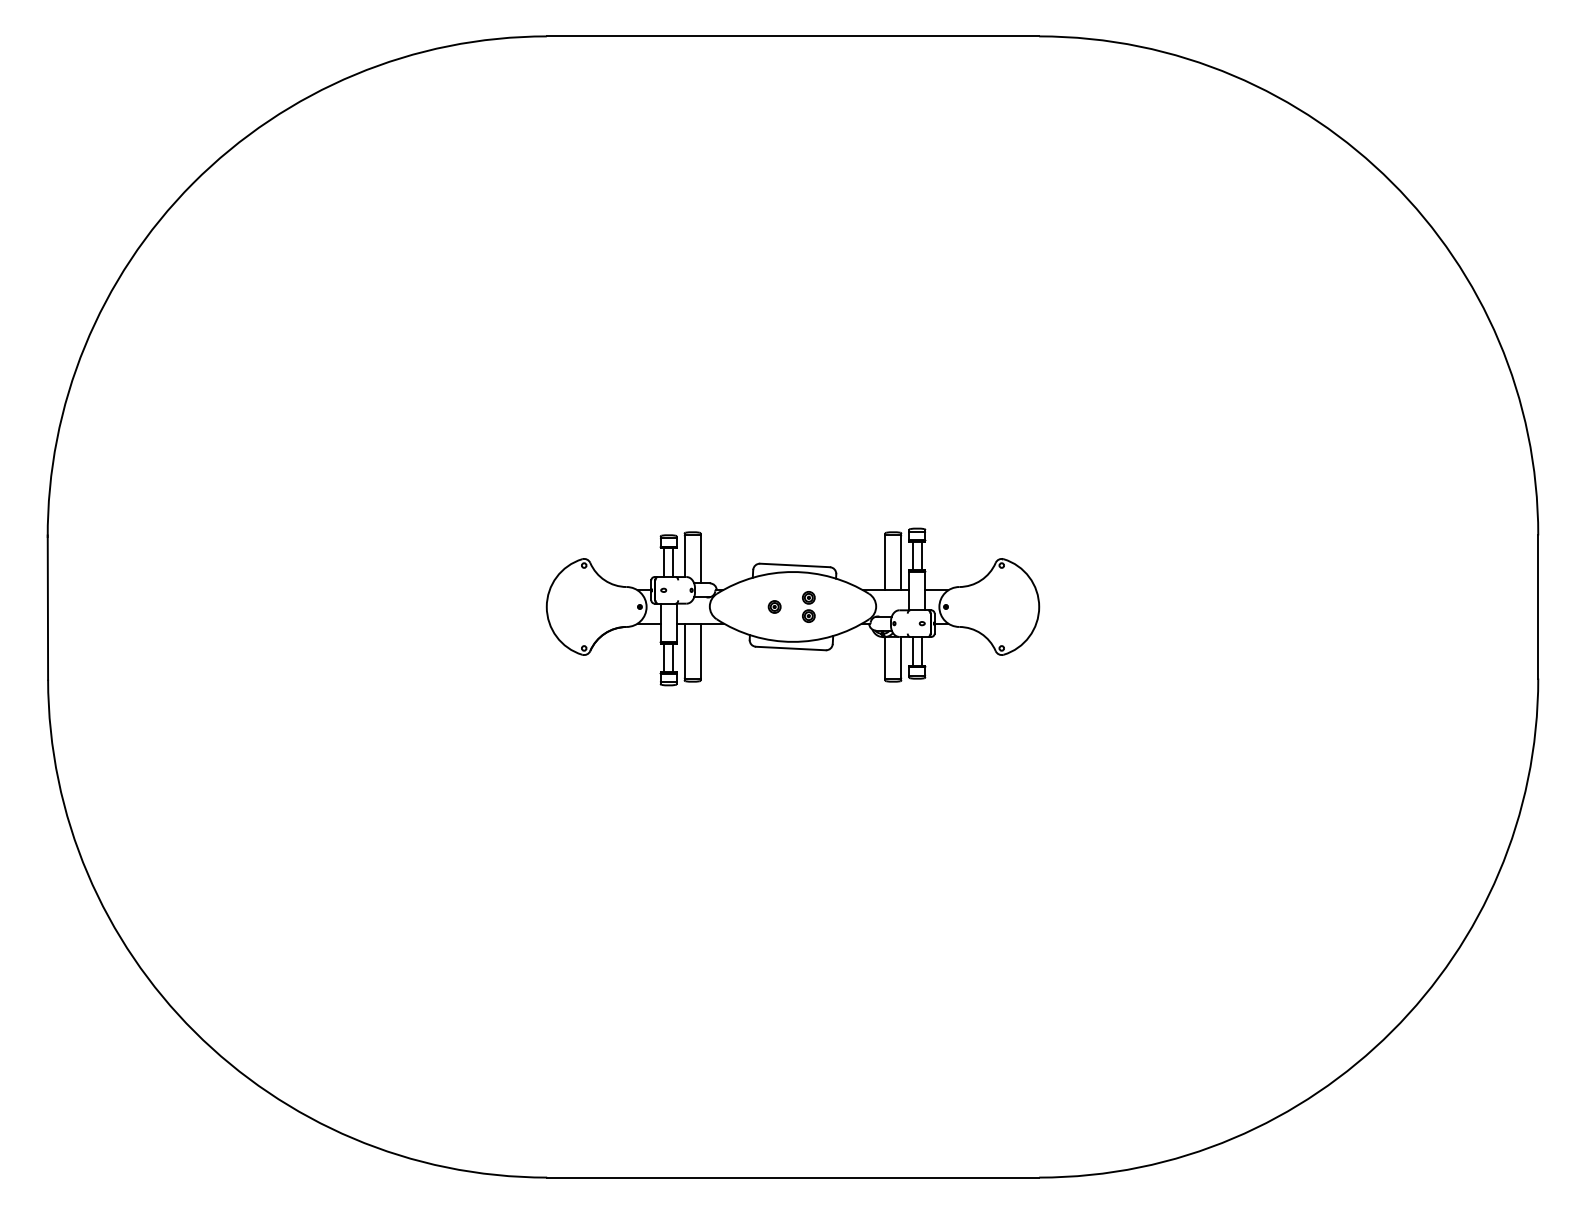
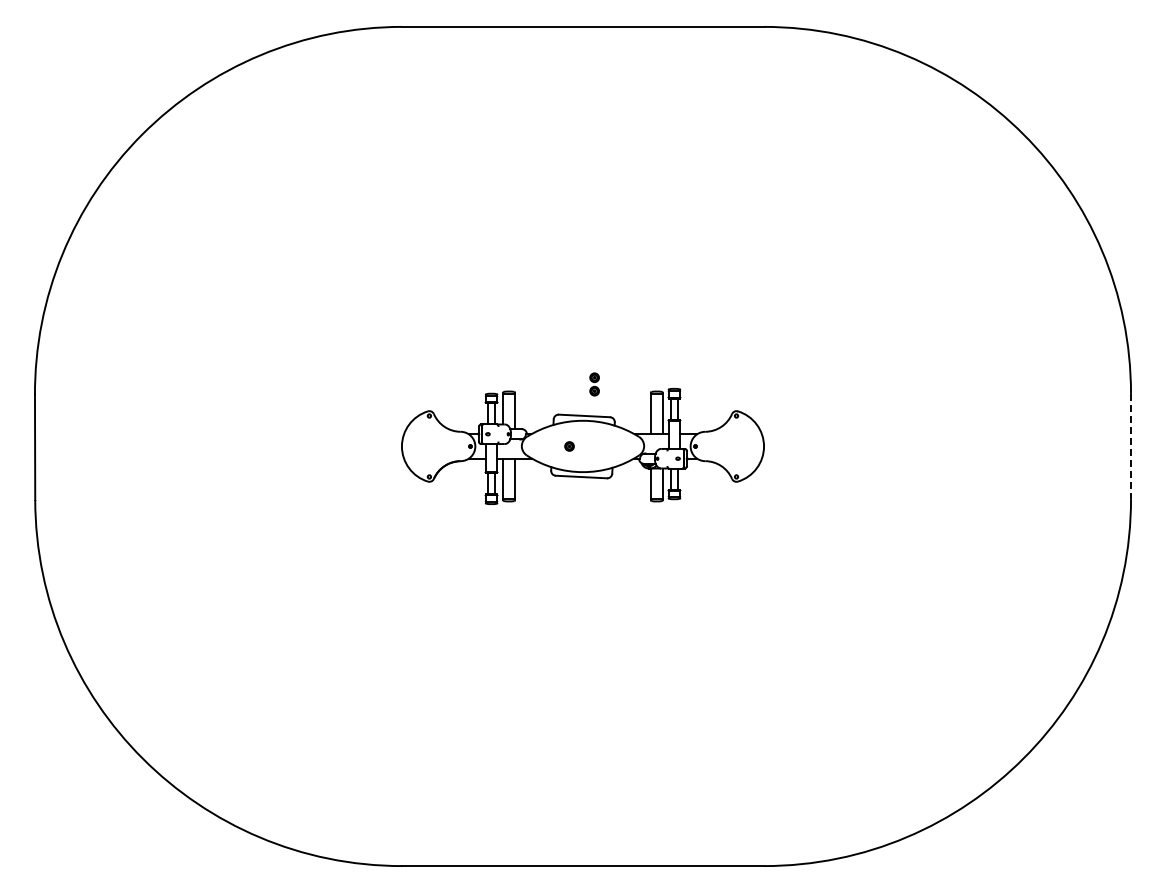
part: (808, 607) -> (594, 384), moved
line: (1538, 607) -> (1131, 446), solid -> dashed

